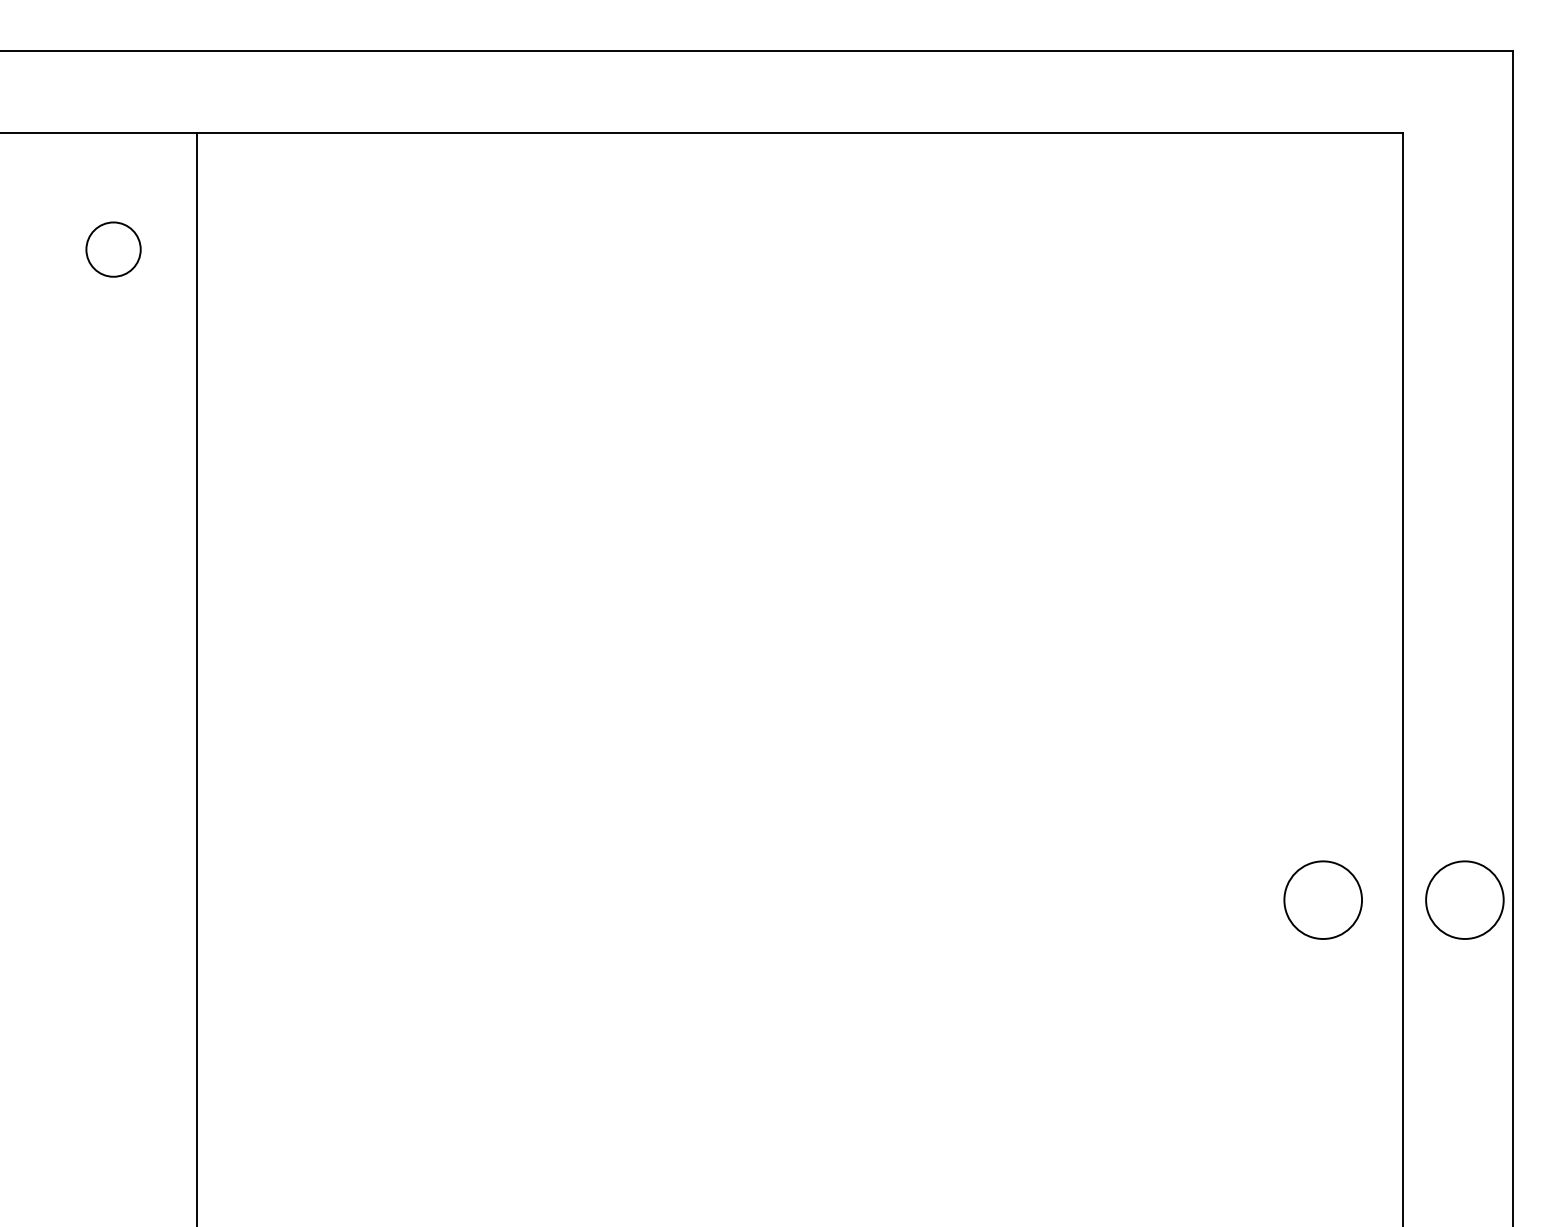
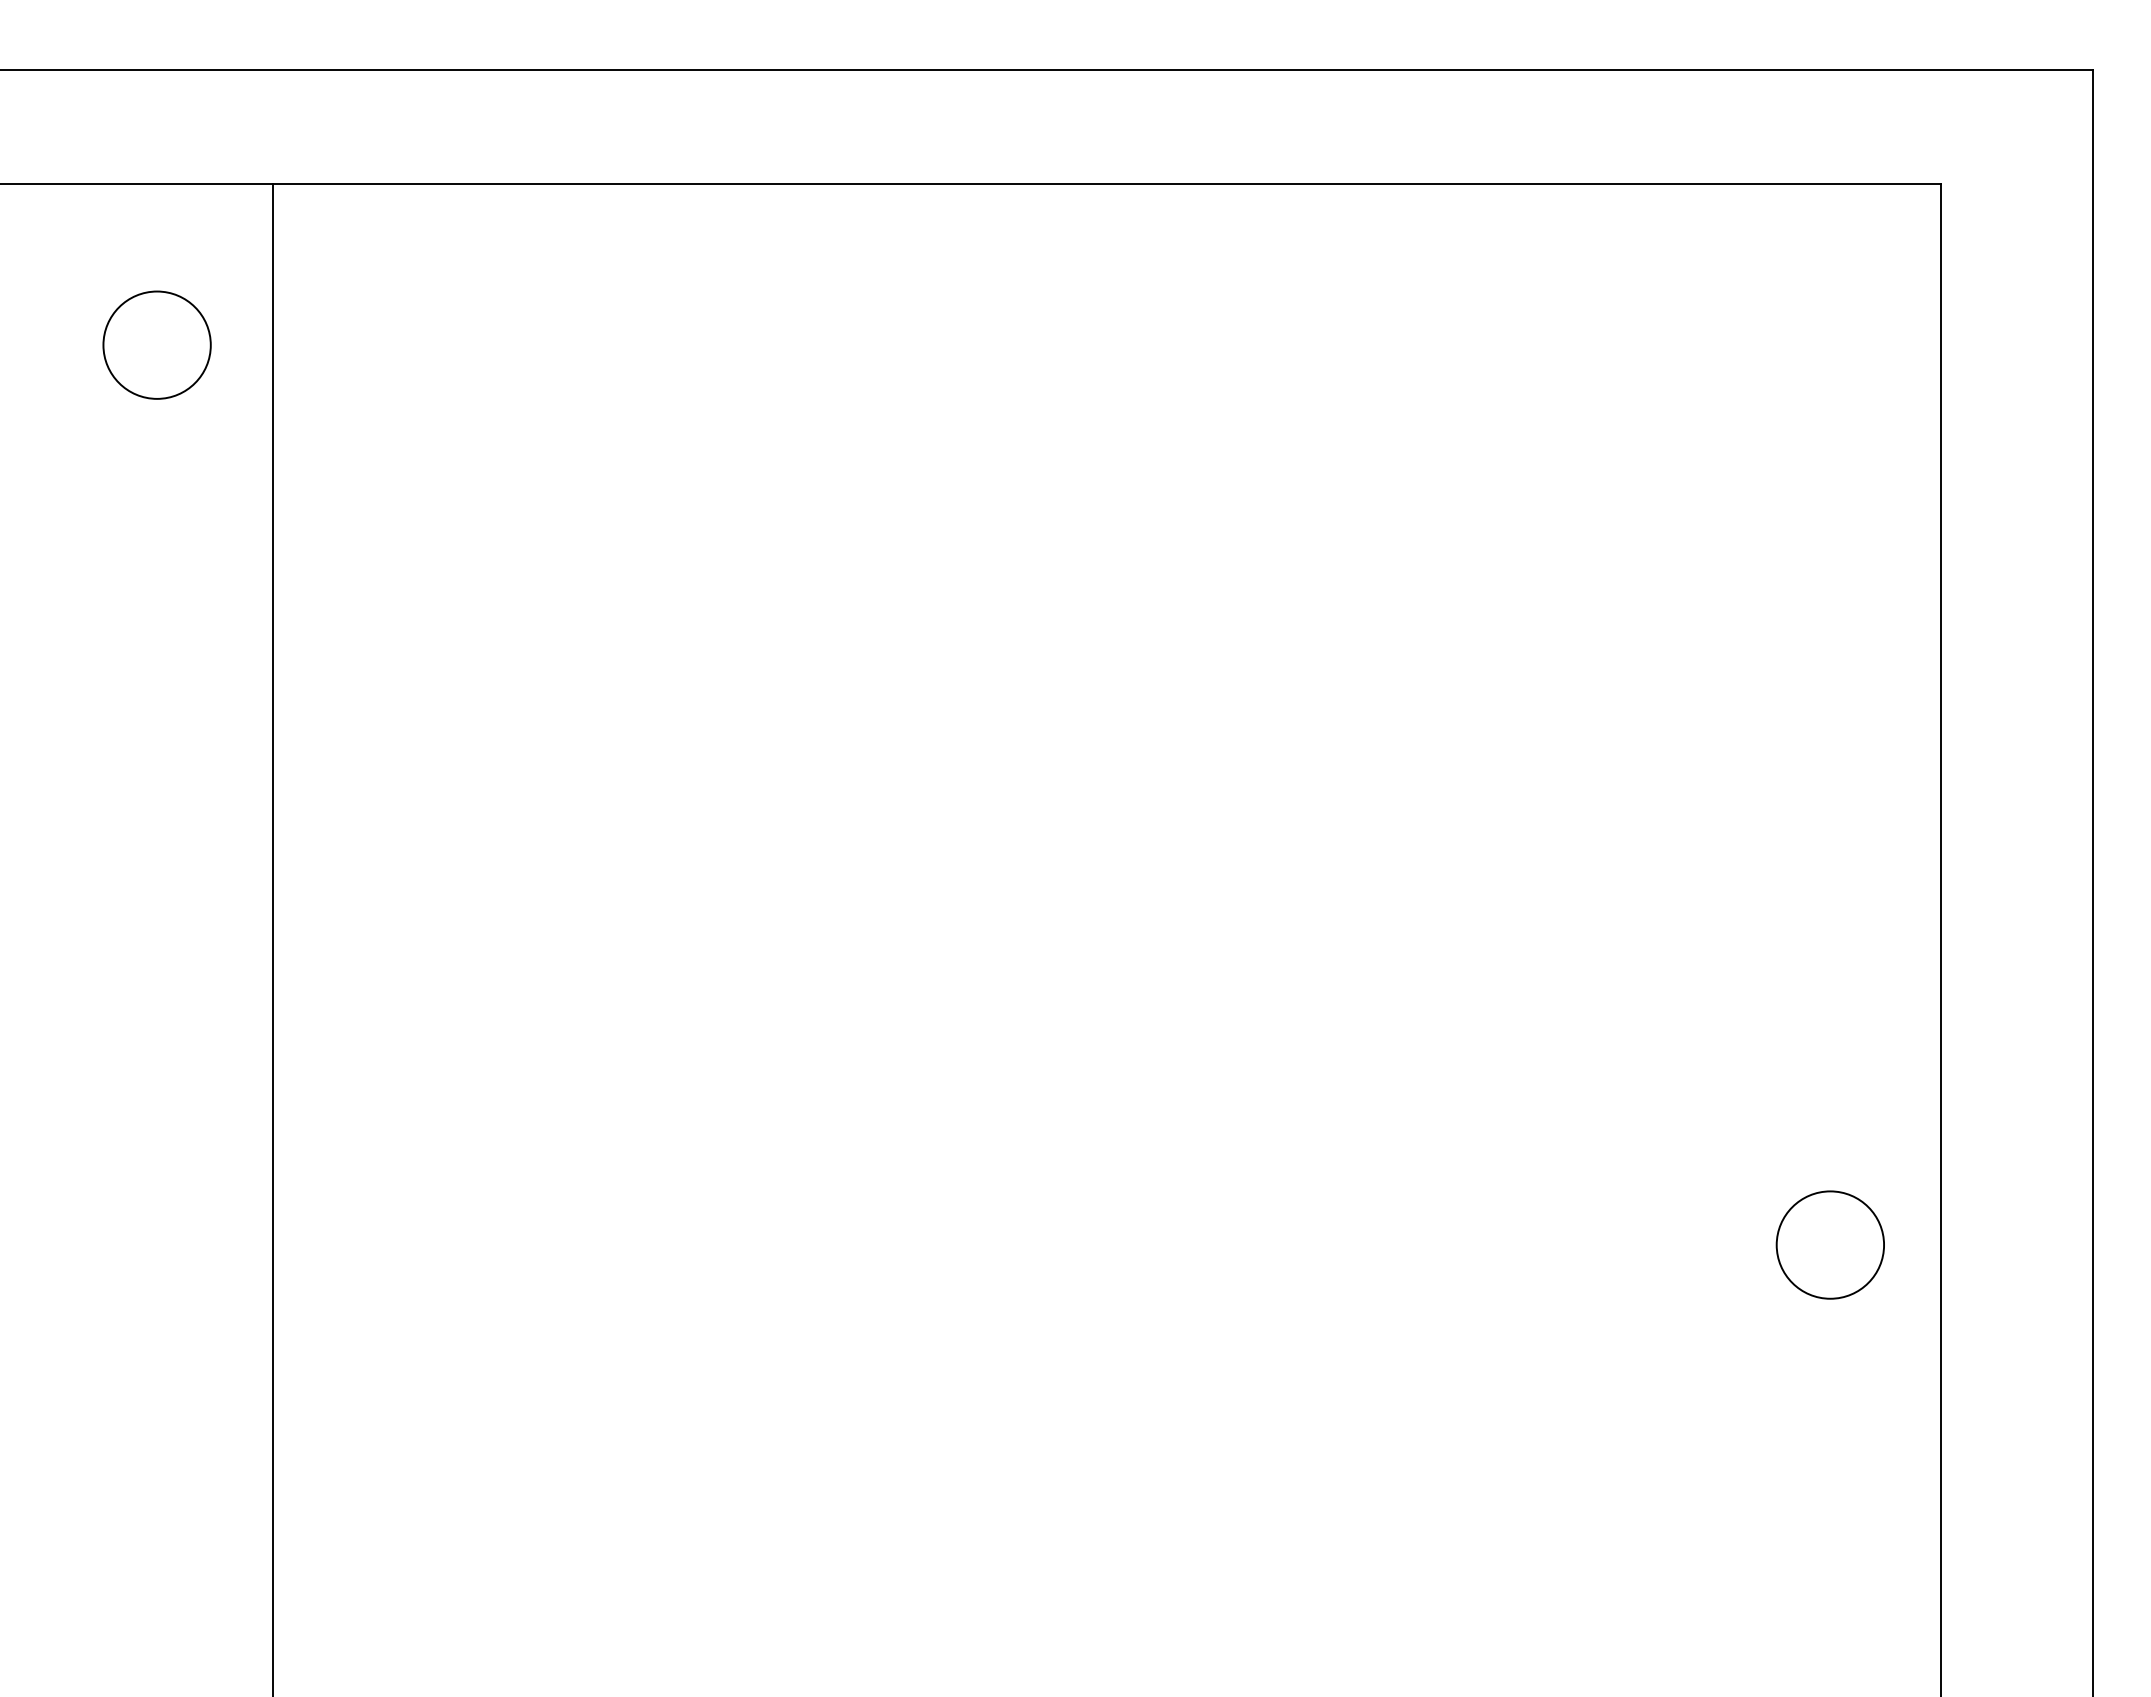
circle: (113, 249) -> (156, 344), size x1.43
circle: (1464, 899) -> (2025, 1244), removed

